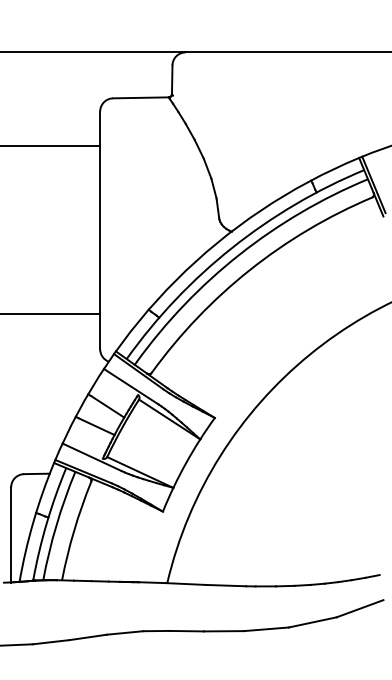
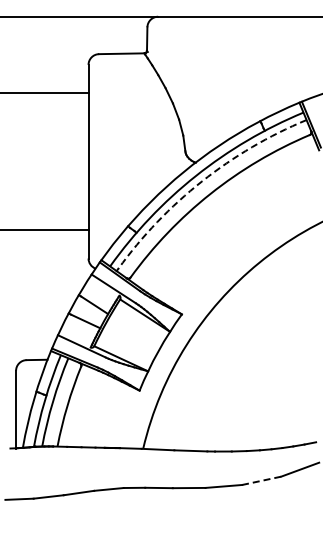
arc: (240, 254) -> (202, 181), solid -> dashed
line: (312, 621) -> (261, 480), solid -> dashed

